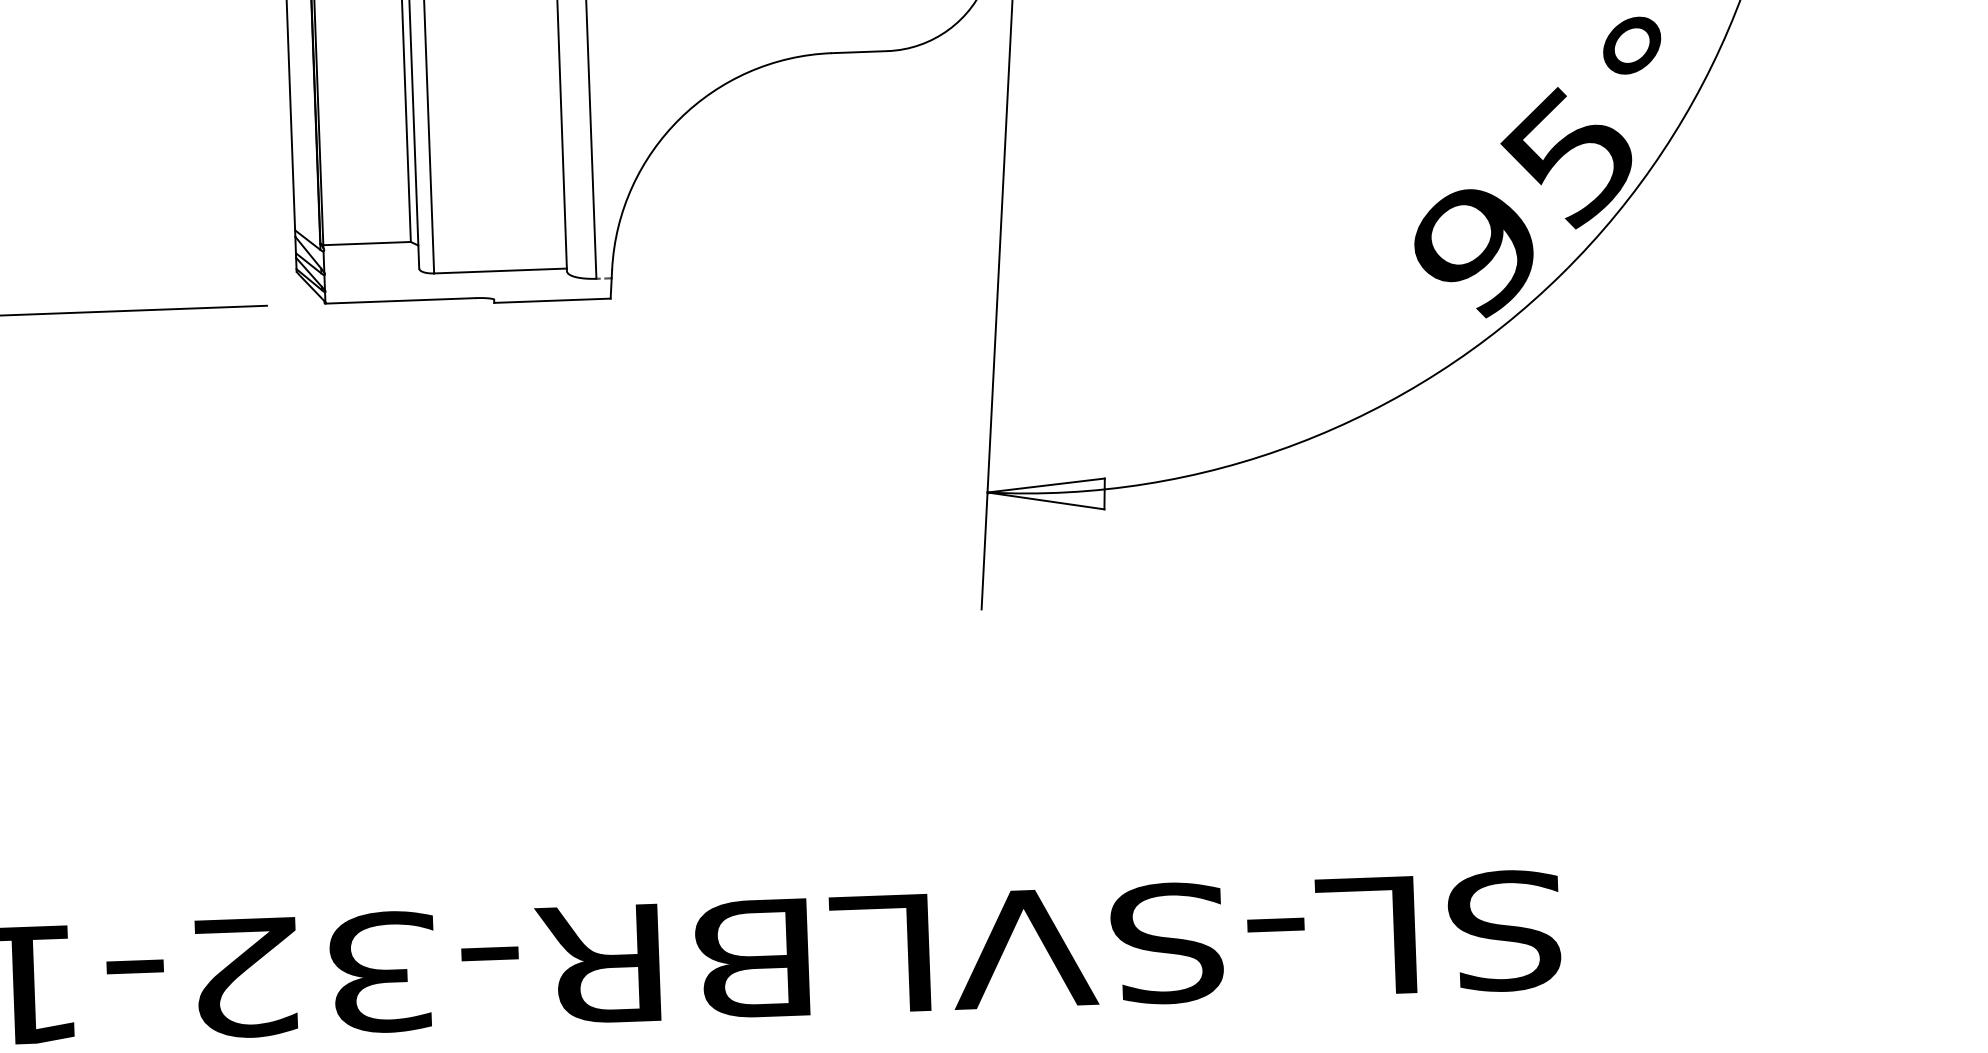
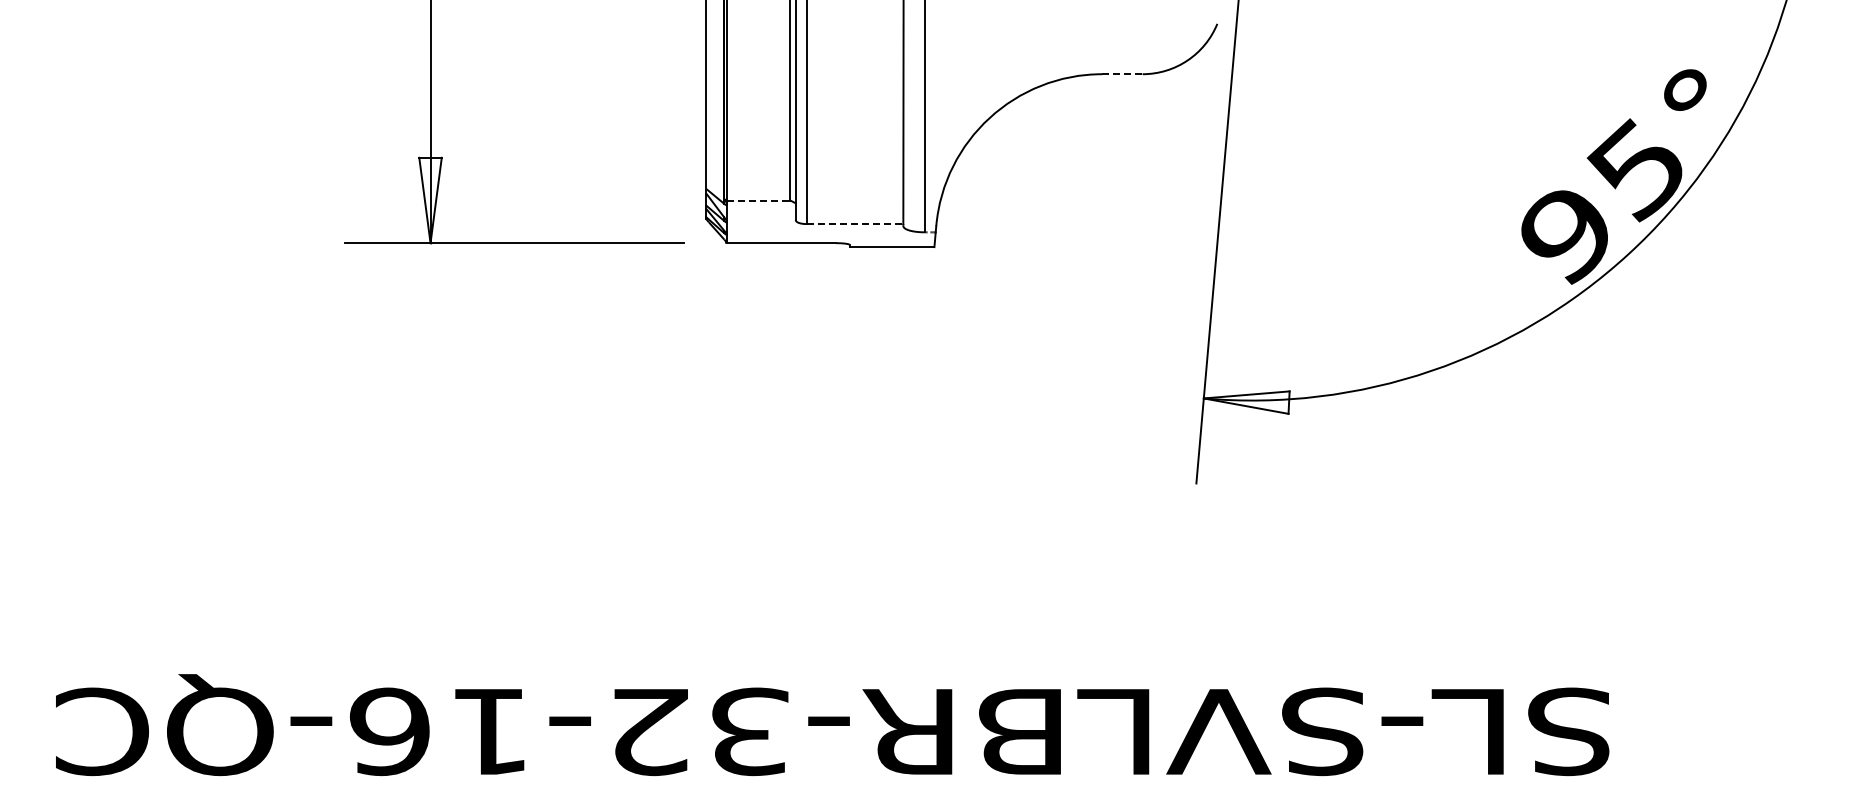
line: (859, 52) -> (1122, 74), solid -> dashed
line: (367, 243) -> (758, 200), solid -> dashed
line: (501, 271) -> (855, 224), solid -> dashed

